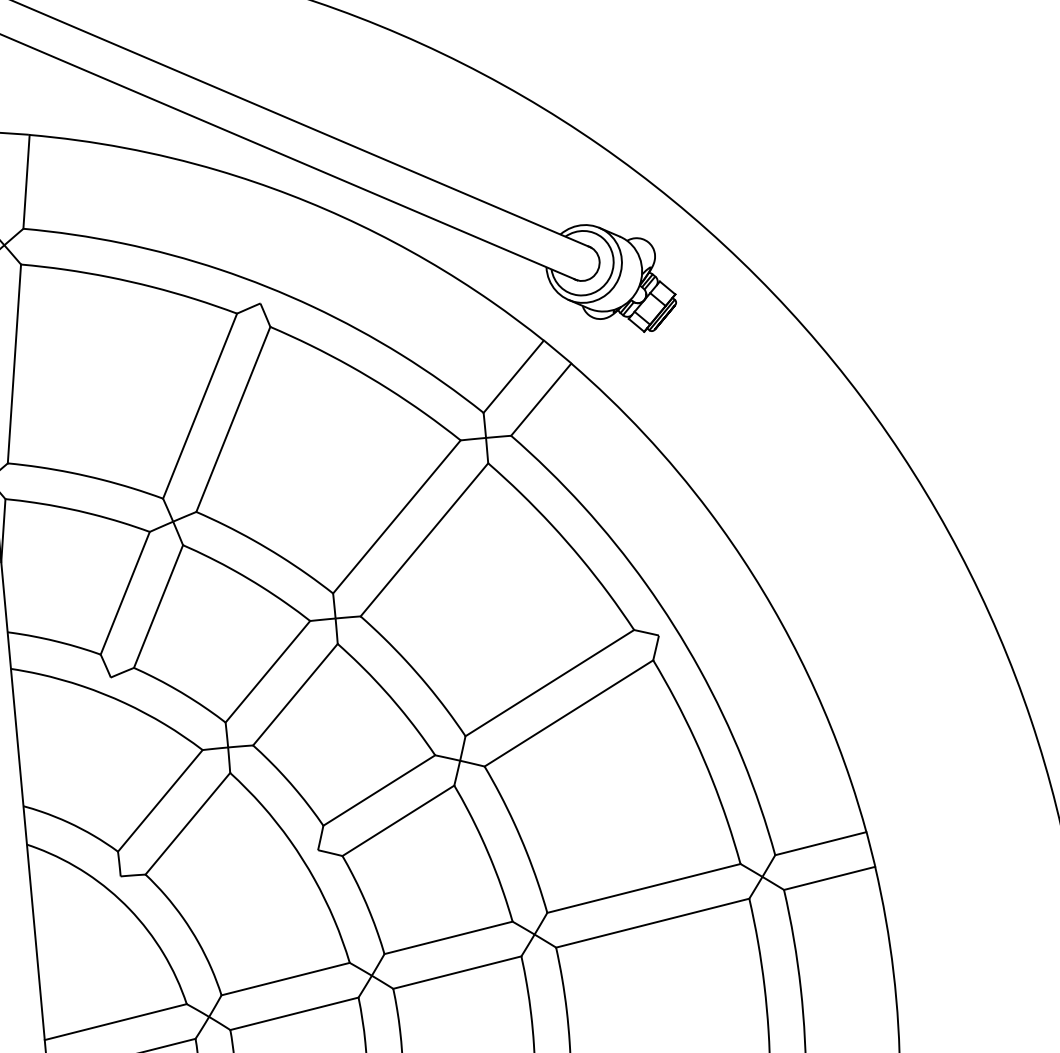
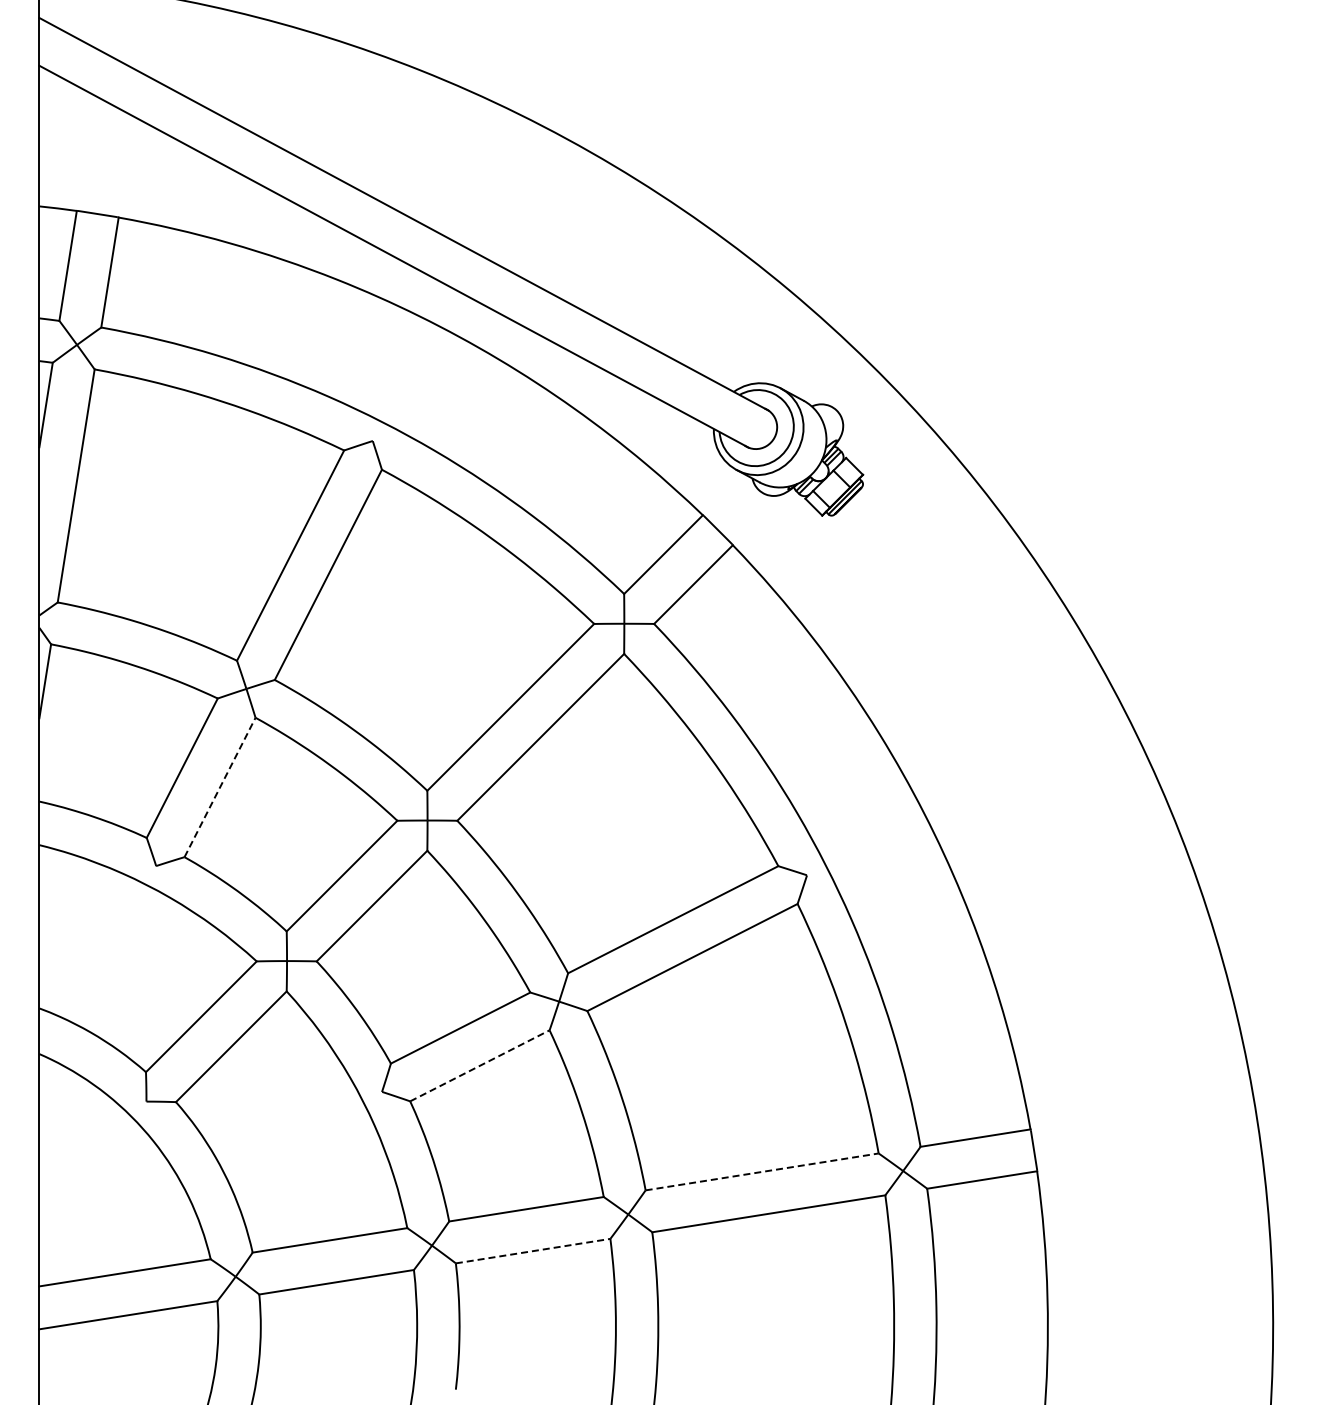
line: (158, 606) -> (220, 787), solid -> dashed
line: (398, 820) -> (480, 1065), solid -> dashed
line: (644, 888) -> (762, 1171), solid -> dashed
line: (457, 972) -> (533, 1251), solid -> dashed

